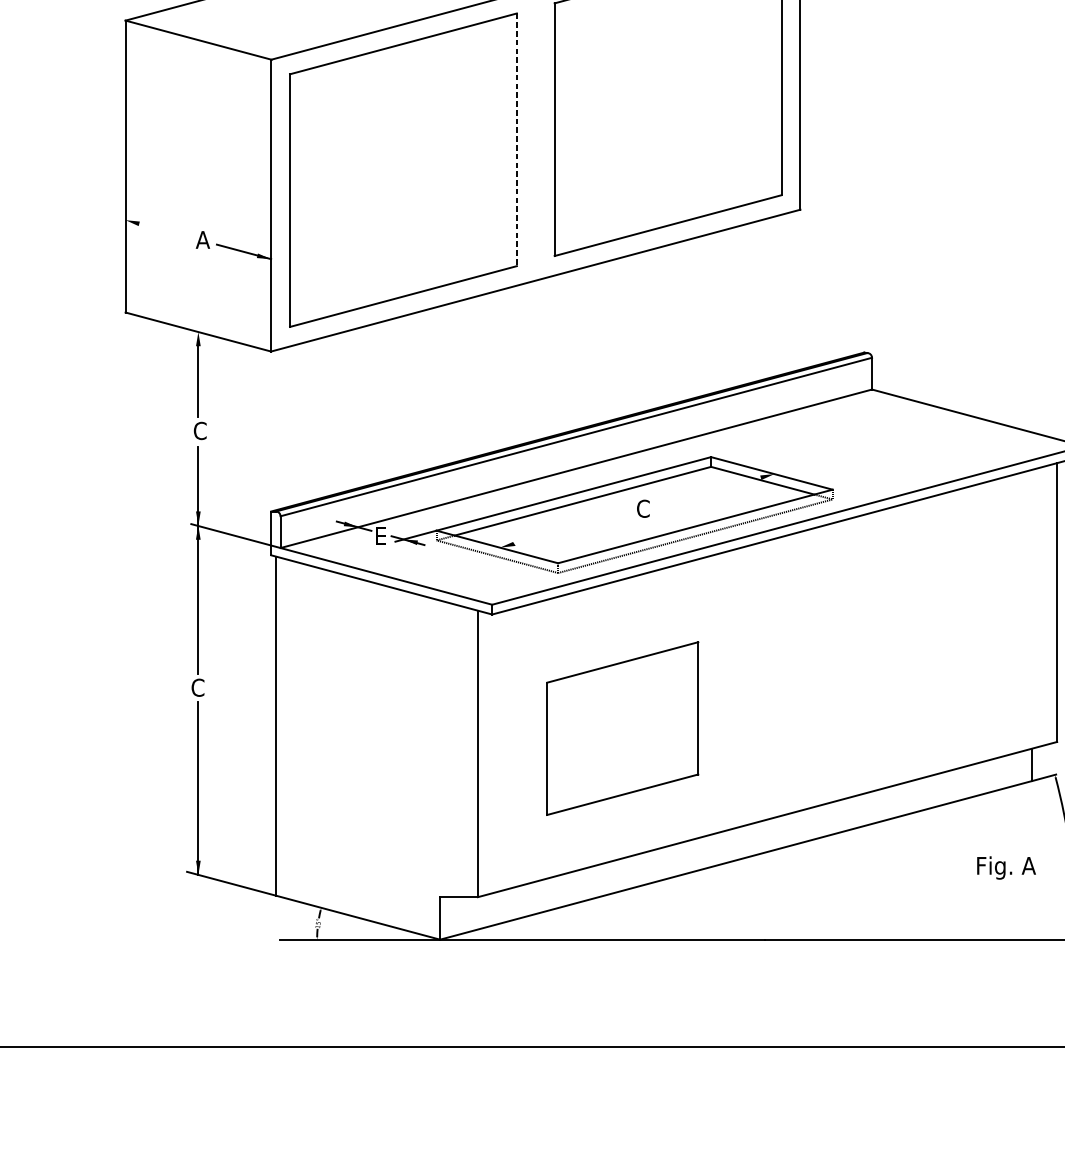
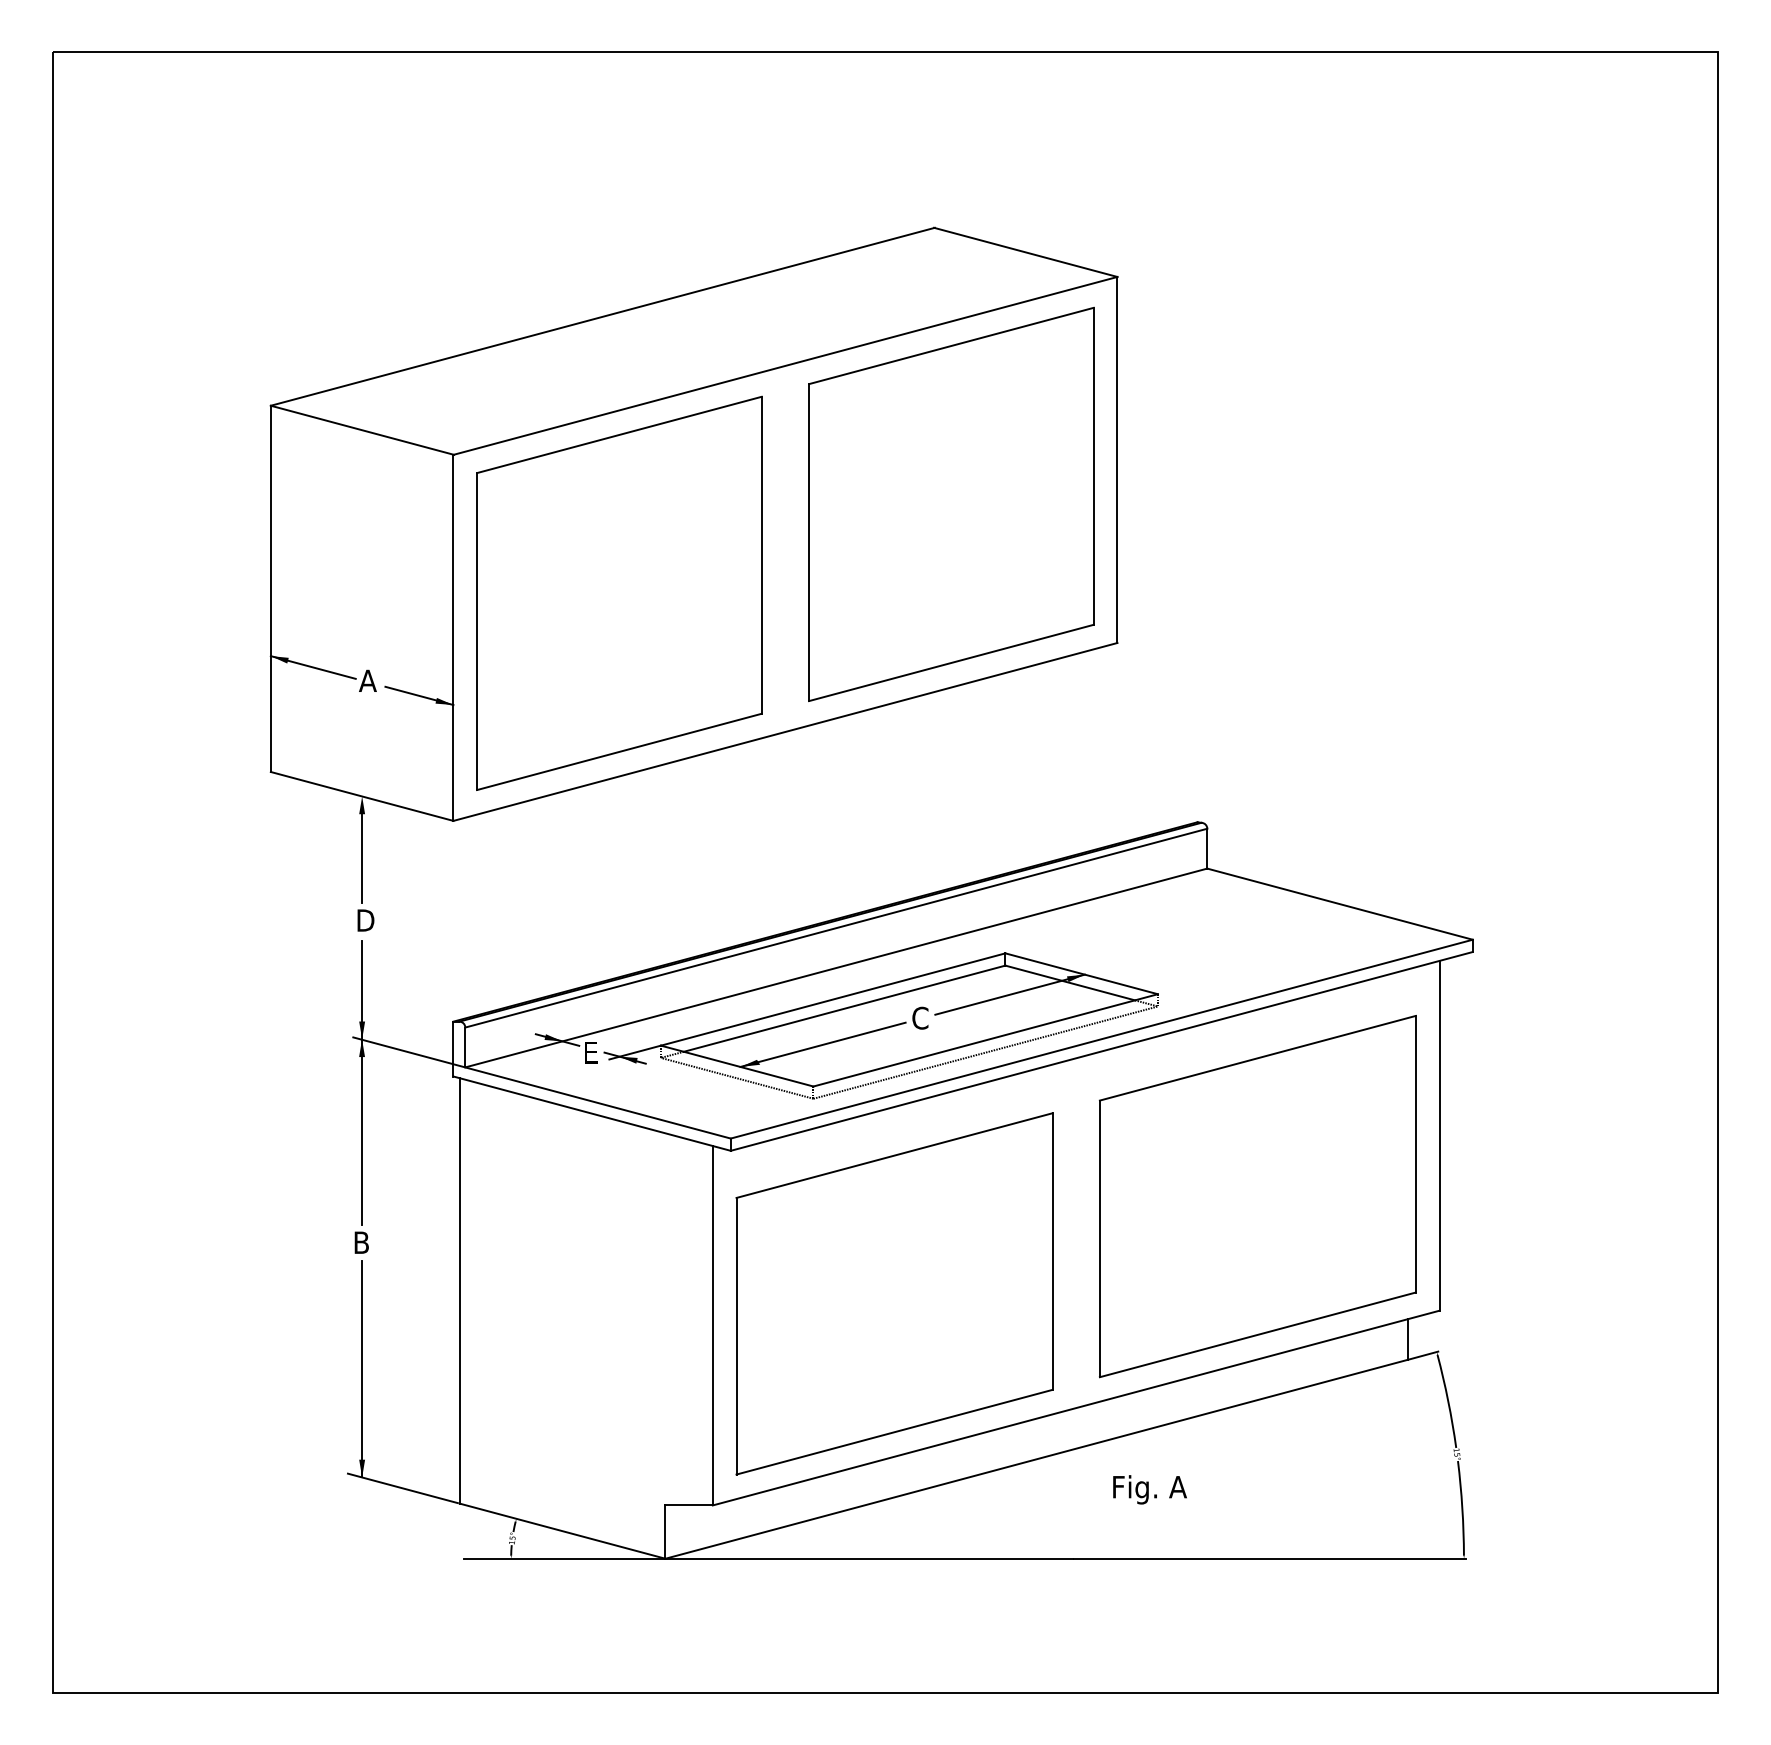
line: (516, 139) -> (761, 555), dashed -> solid
line: (158, 229) -> (312, 667), added
text: (201, 430) -> (365, 920), C -> D
line: (714, 489) -> (1009, 994), added
line: (565, 529) -> (822, 1044), added
part: (912, 650) -> (1257, 1196), added
text: (197, 687) -> (361, 1242), C -> B
part: (622, 728) -> (894, 1293), size x1.67
text: (1006, 867) -> (1149, 1489), moved

